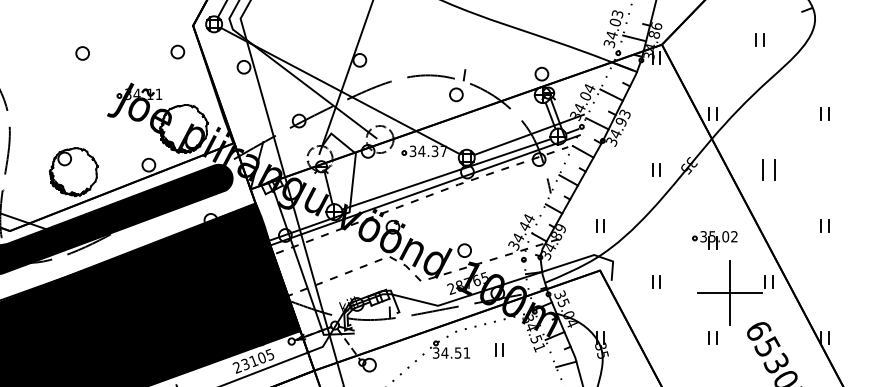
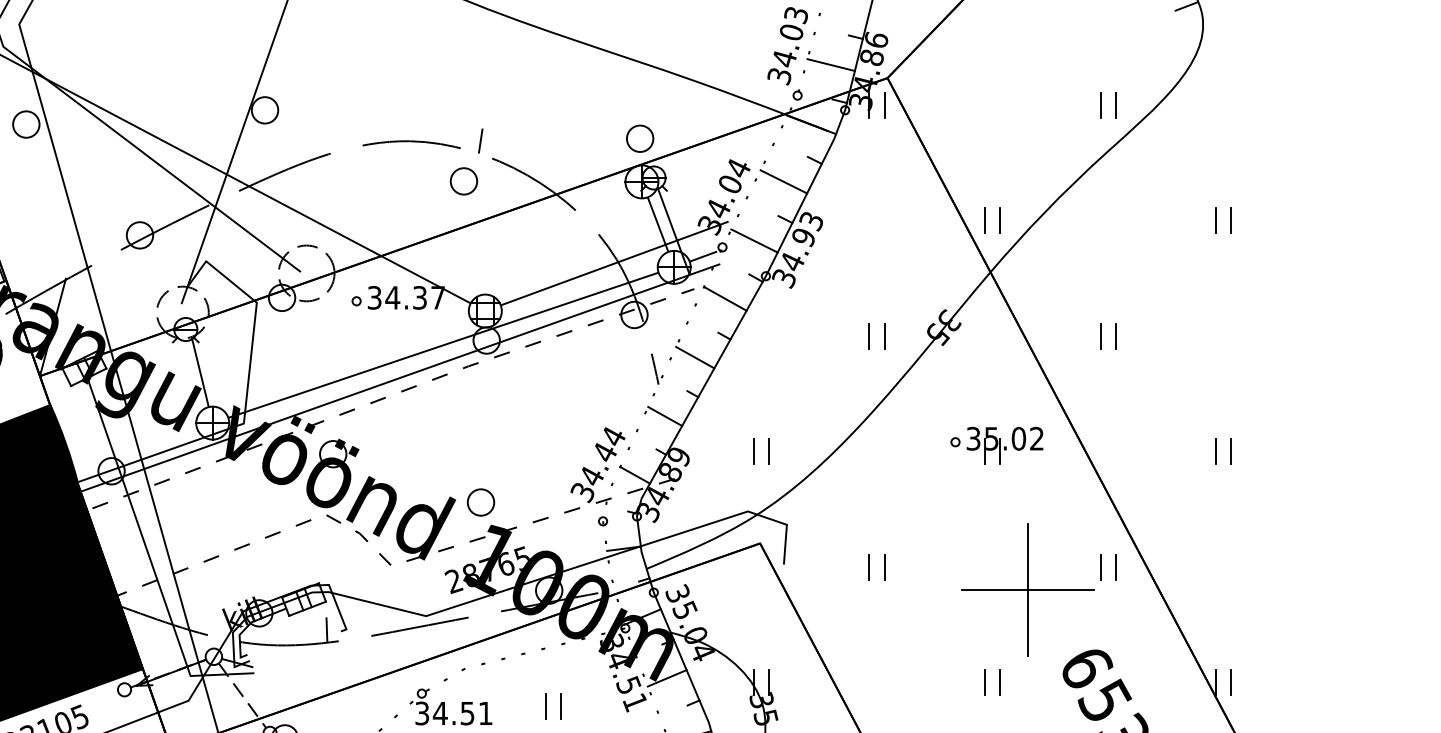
part: (759, 39) -> (1107, 104), moved
part: (768, 169) -> (1107, 335), size x0.62
part: (714, 240) -> (995, 446), moved

